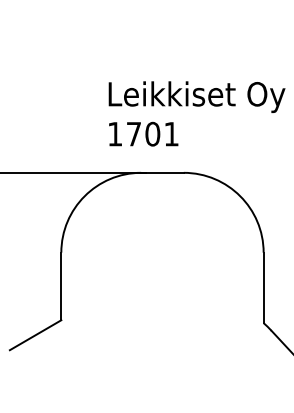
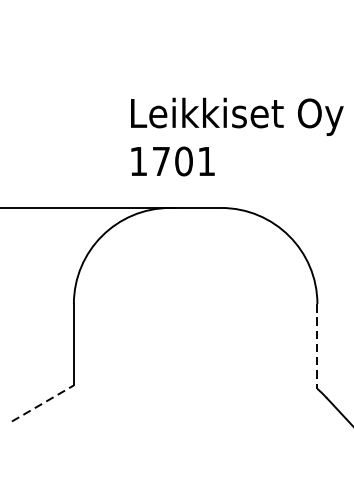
line: (263, 288) -> (317, 347), solid -> dashed
line: (35, 335) -> (42, 403), solid -> dashed

